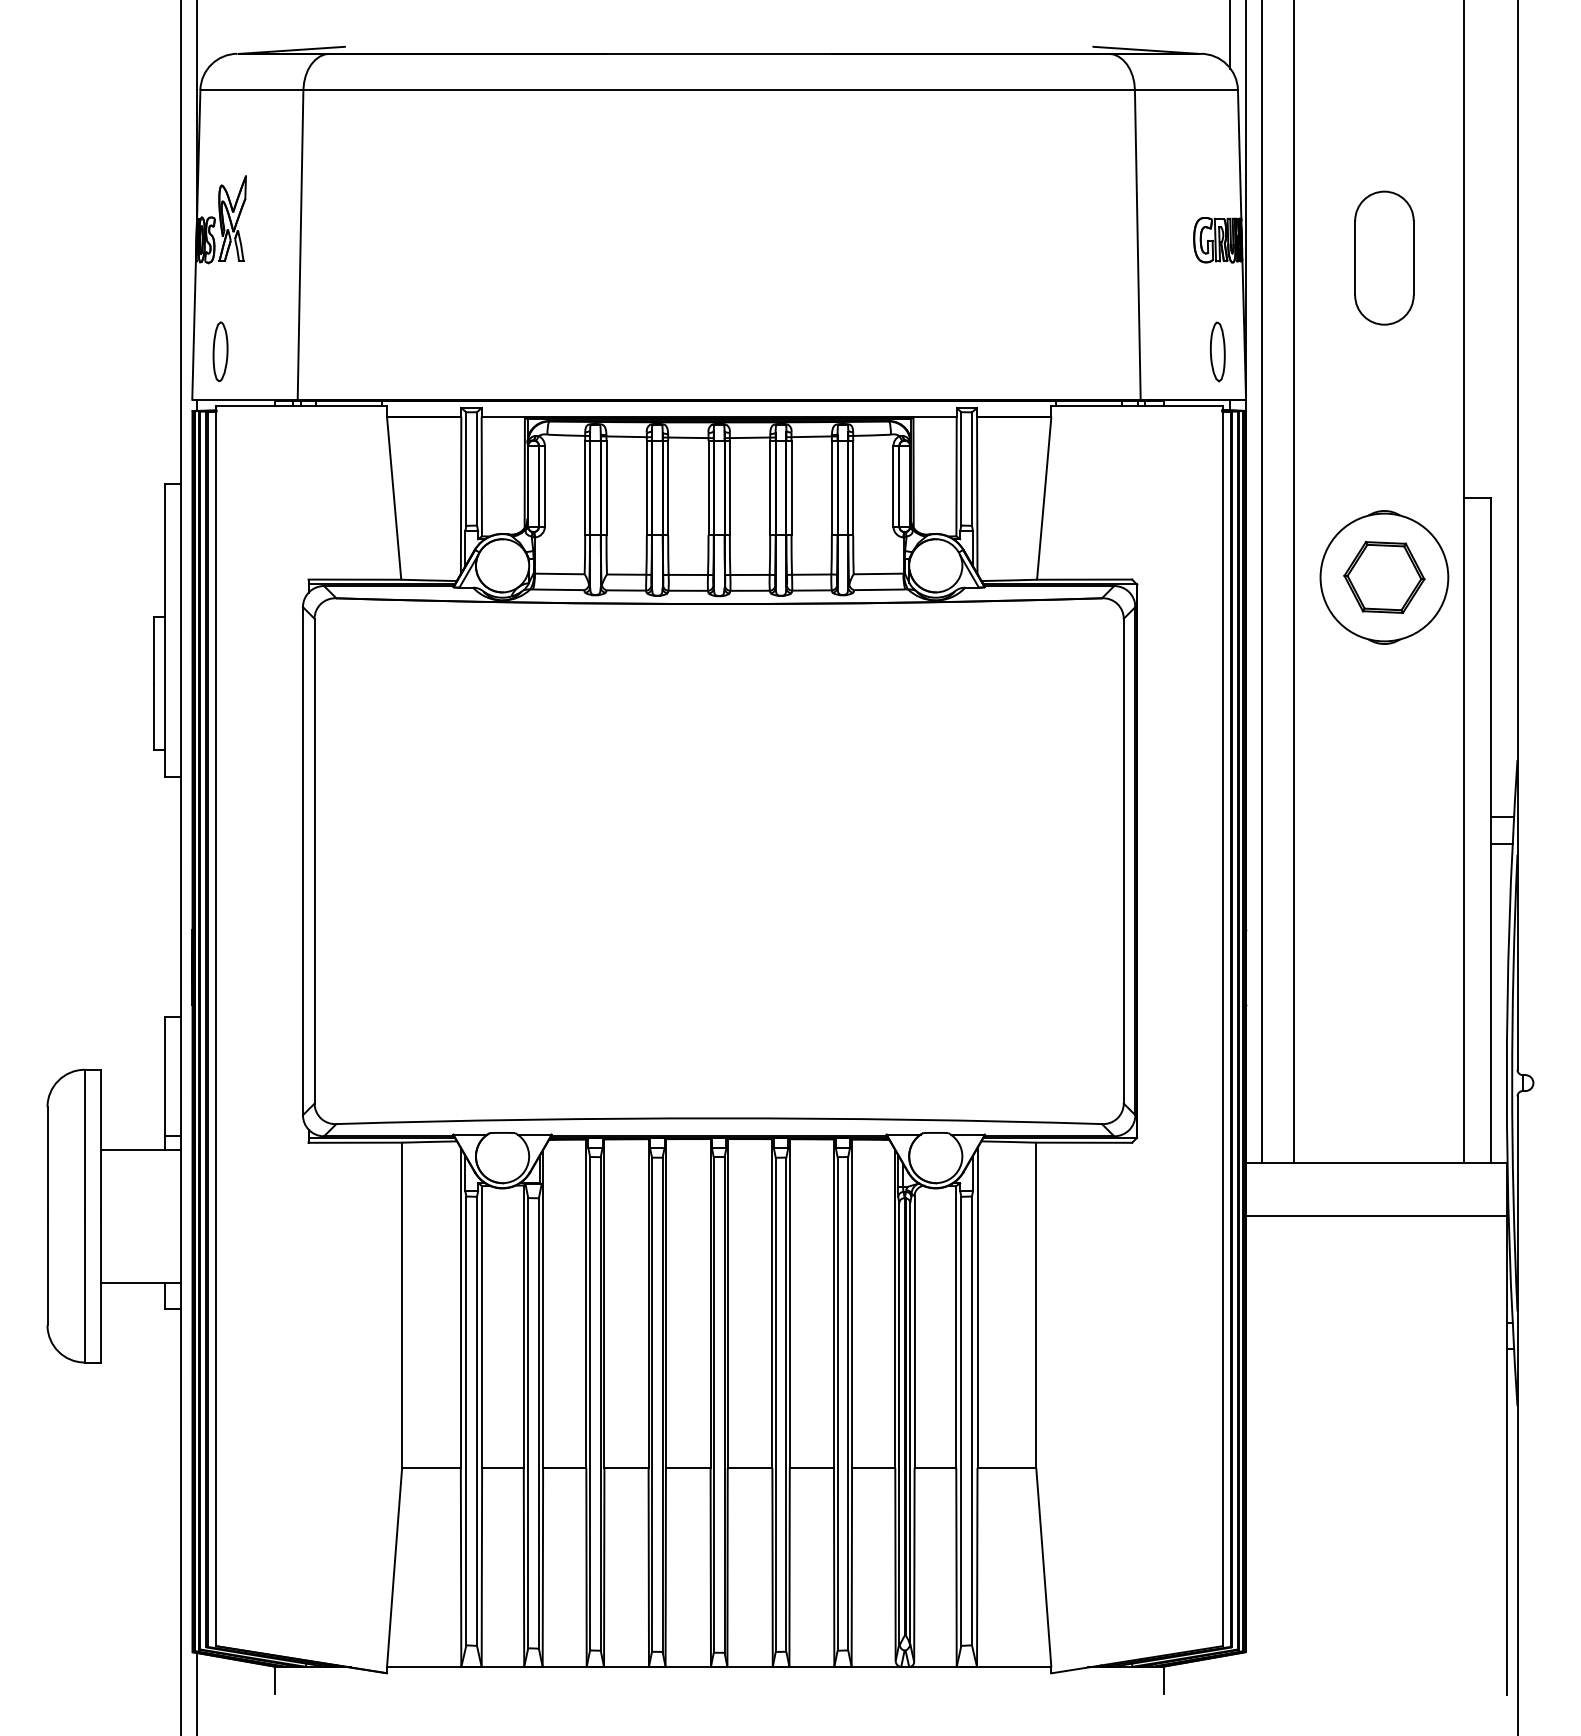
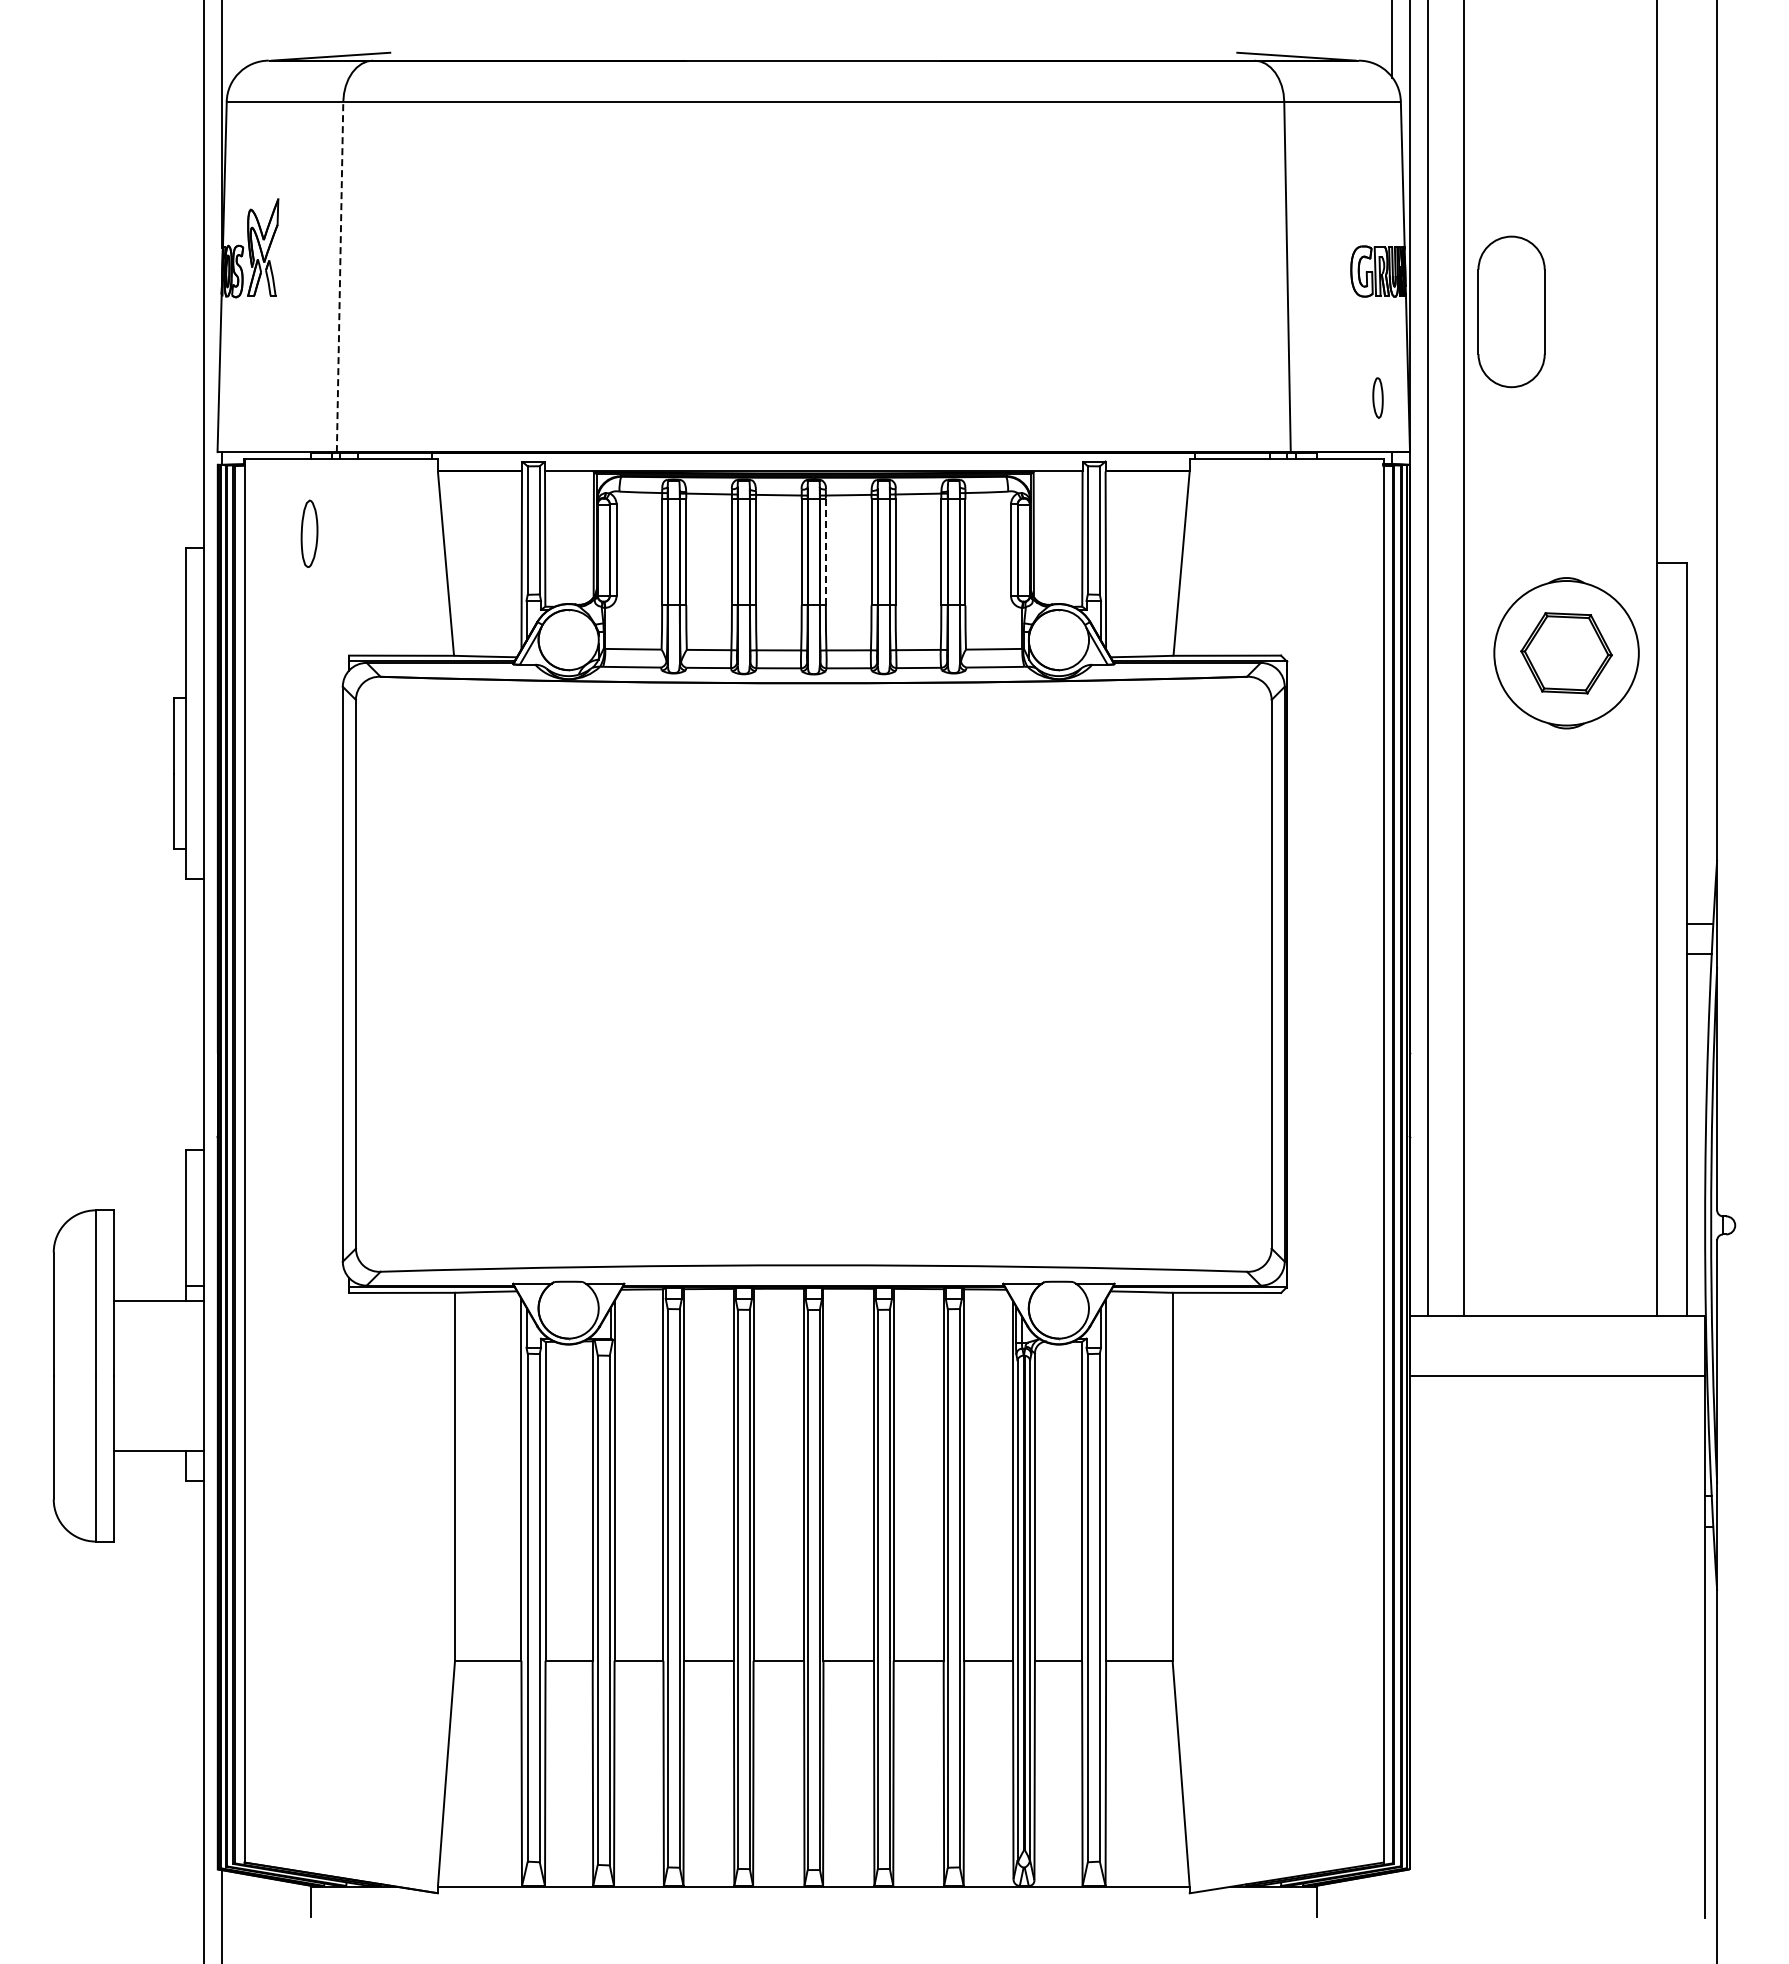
line: (300, 244) -> (340, 276), solid -> dashed
part: (1384, 257) -> (1511, 311), moved
part: (220, 351) -> (309, 533), moved
part: (1217, 351) -> (1377, 397), size x0.6
line: (729, 488) -> (825, 552), solid -> dashed

